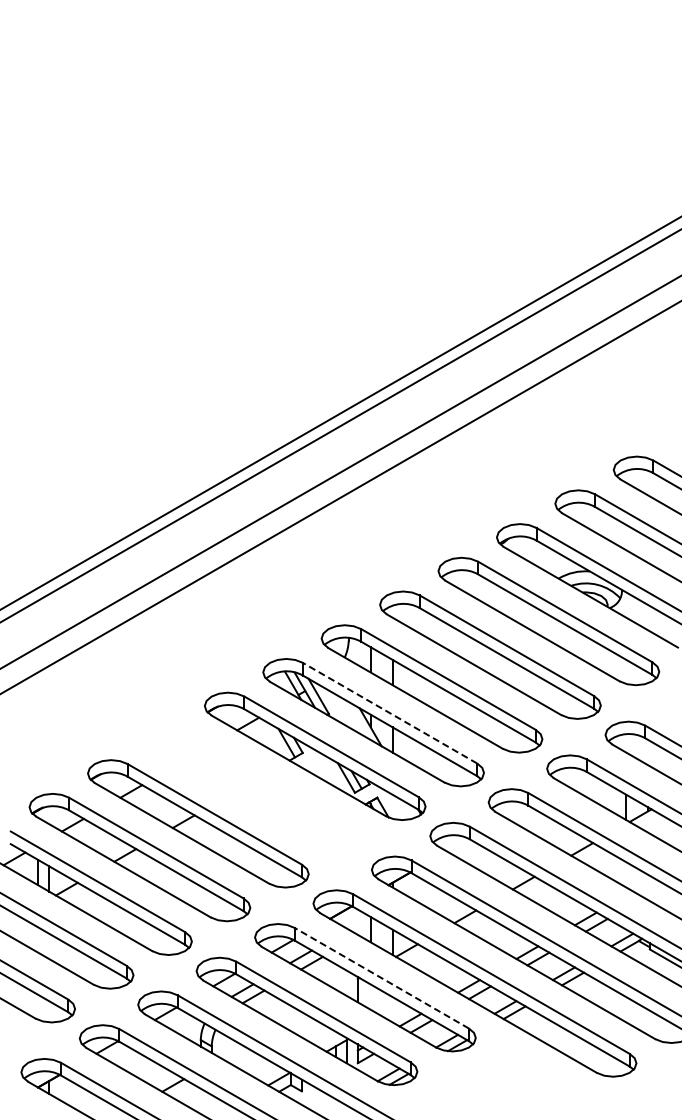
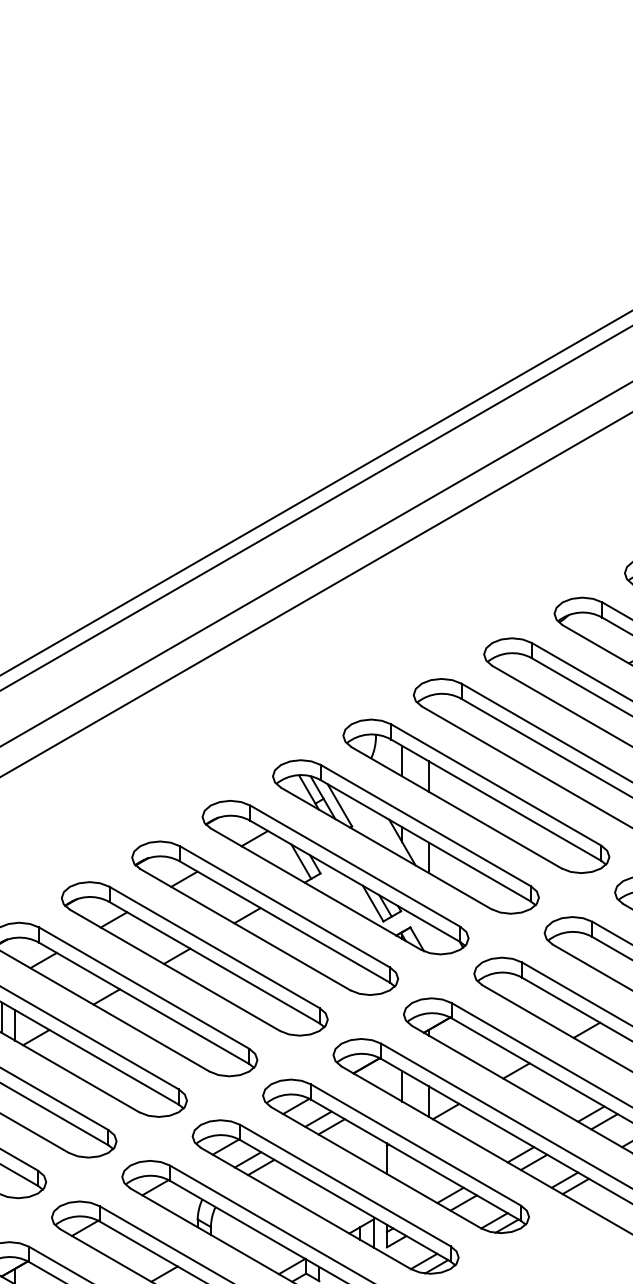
line: (390, 713) -> (426, 825), dashed -> solid
part: (256, 789) -> (264, 917), added
line: (381, 978) -> (415, 1145), dashed -> solid

